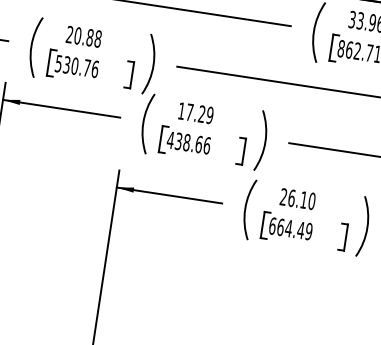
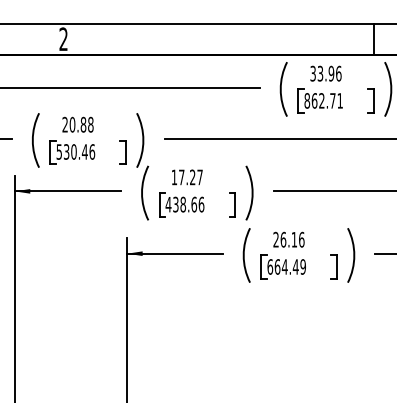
text: (86, 67) -> (84, 151), 530.76 -> 530.46
text: (209, 115) -> (199, 177), 17.29 -> 17.27
text: (311, 200) -> (301, 239), 26.10 -> 26.16

